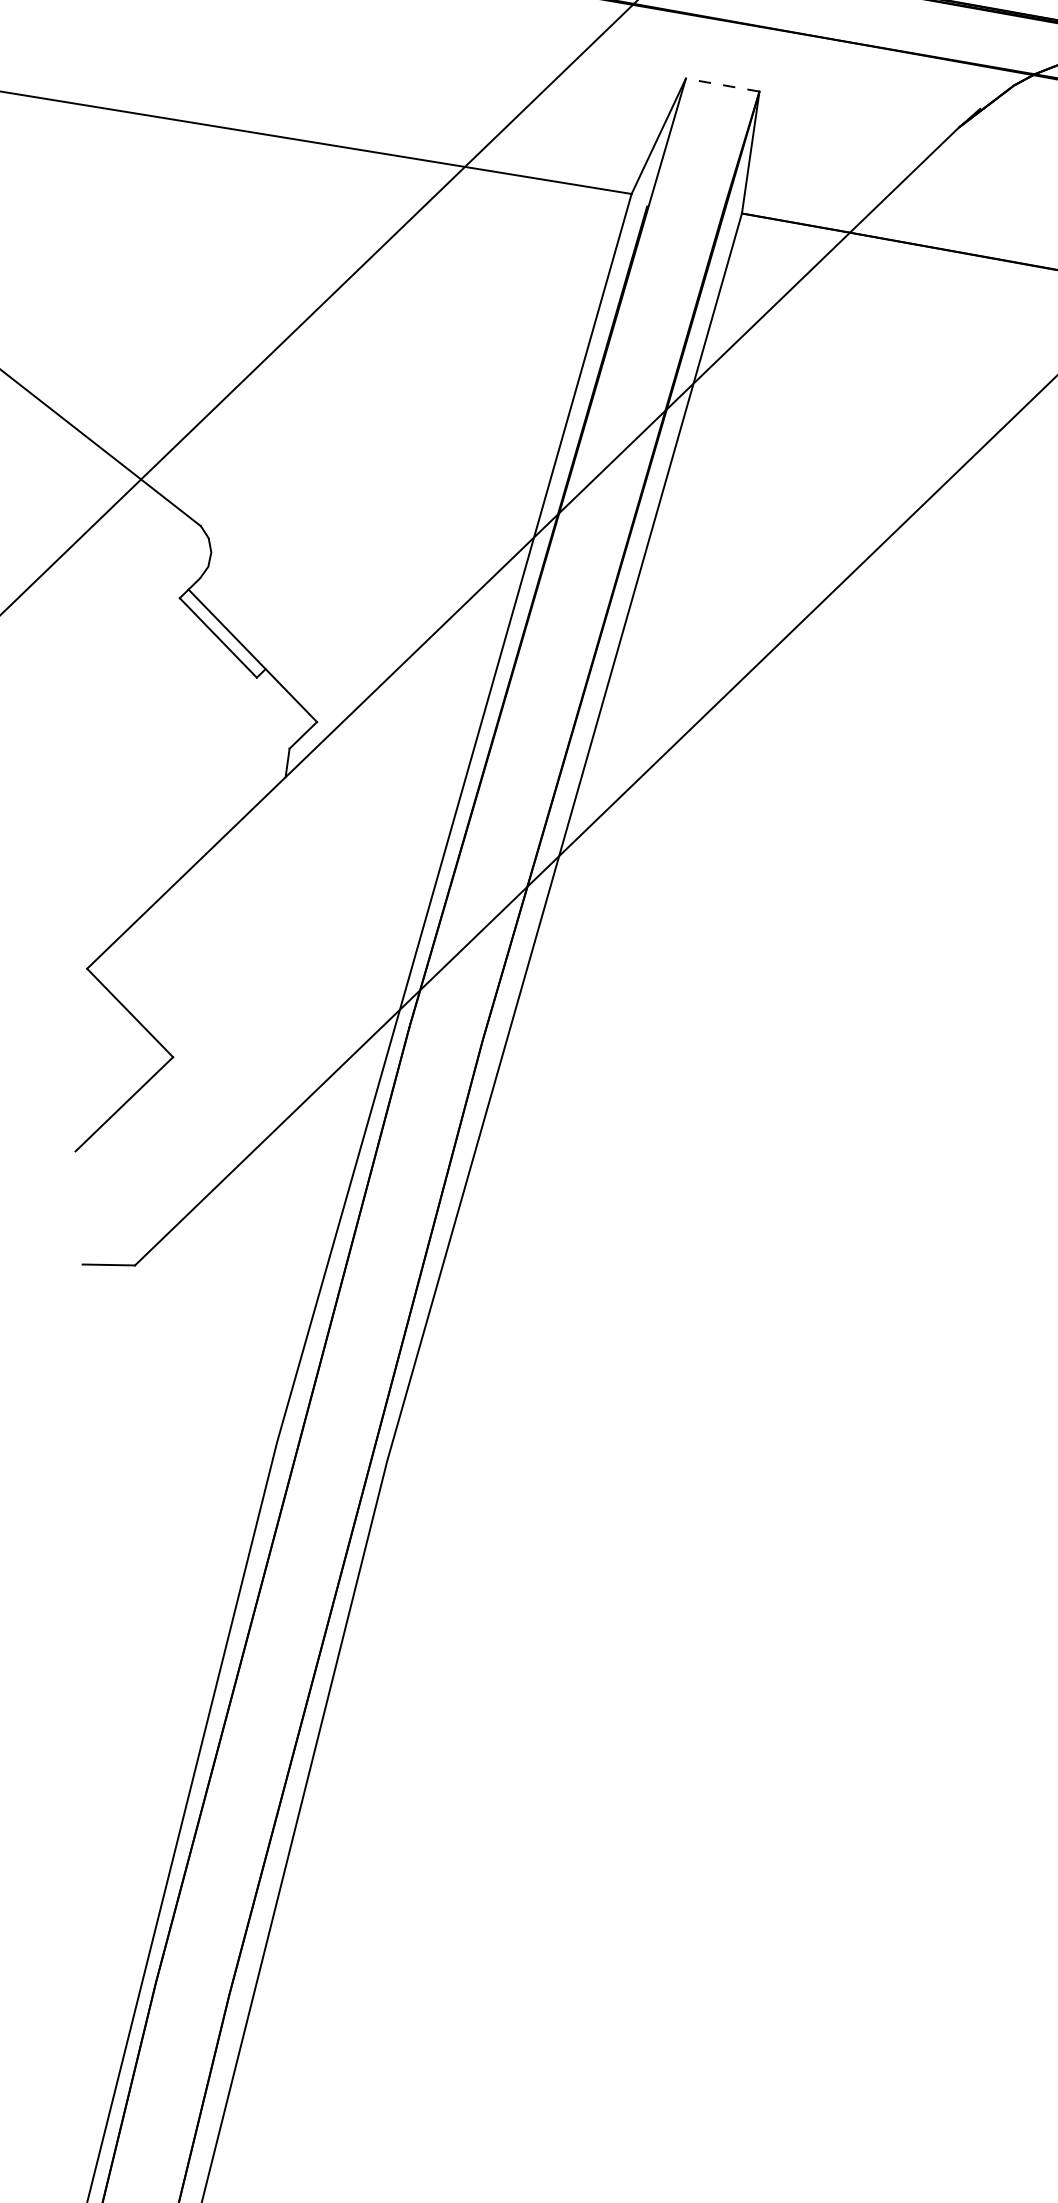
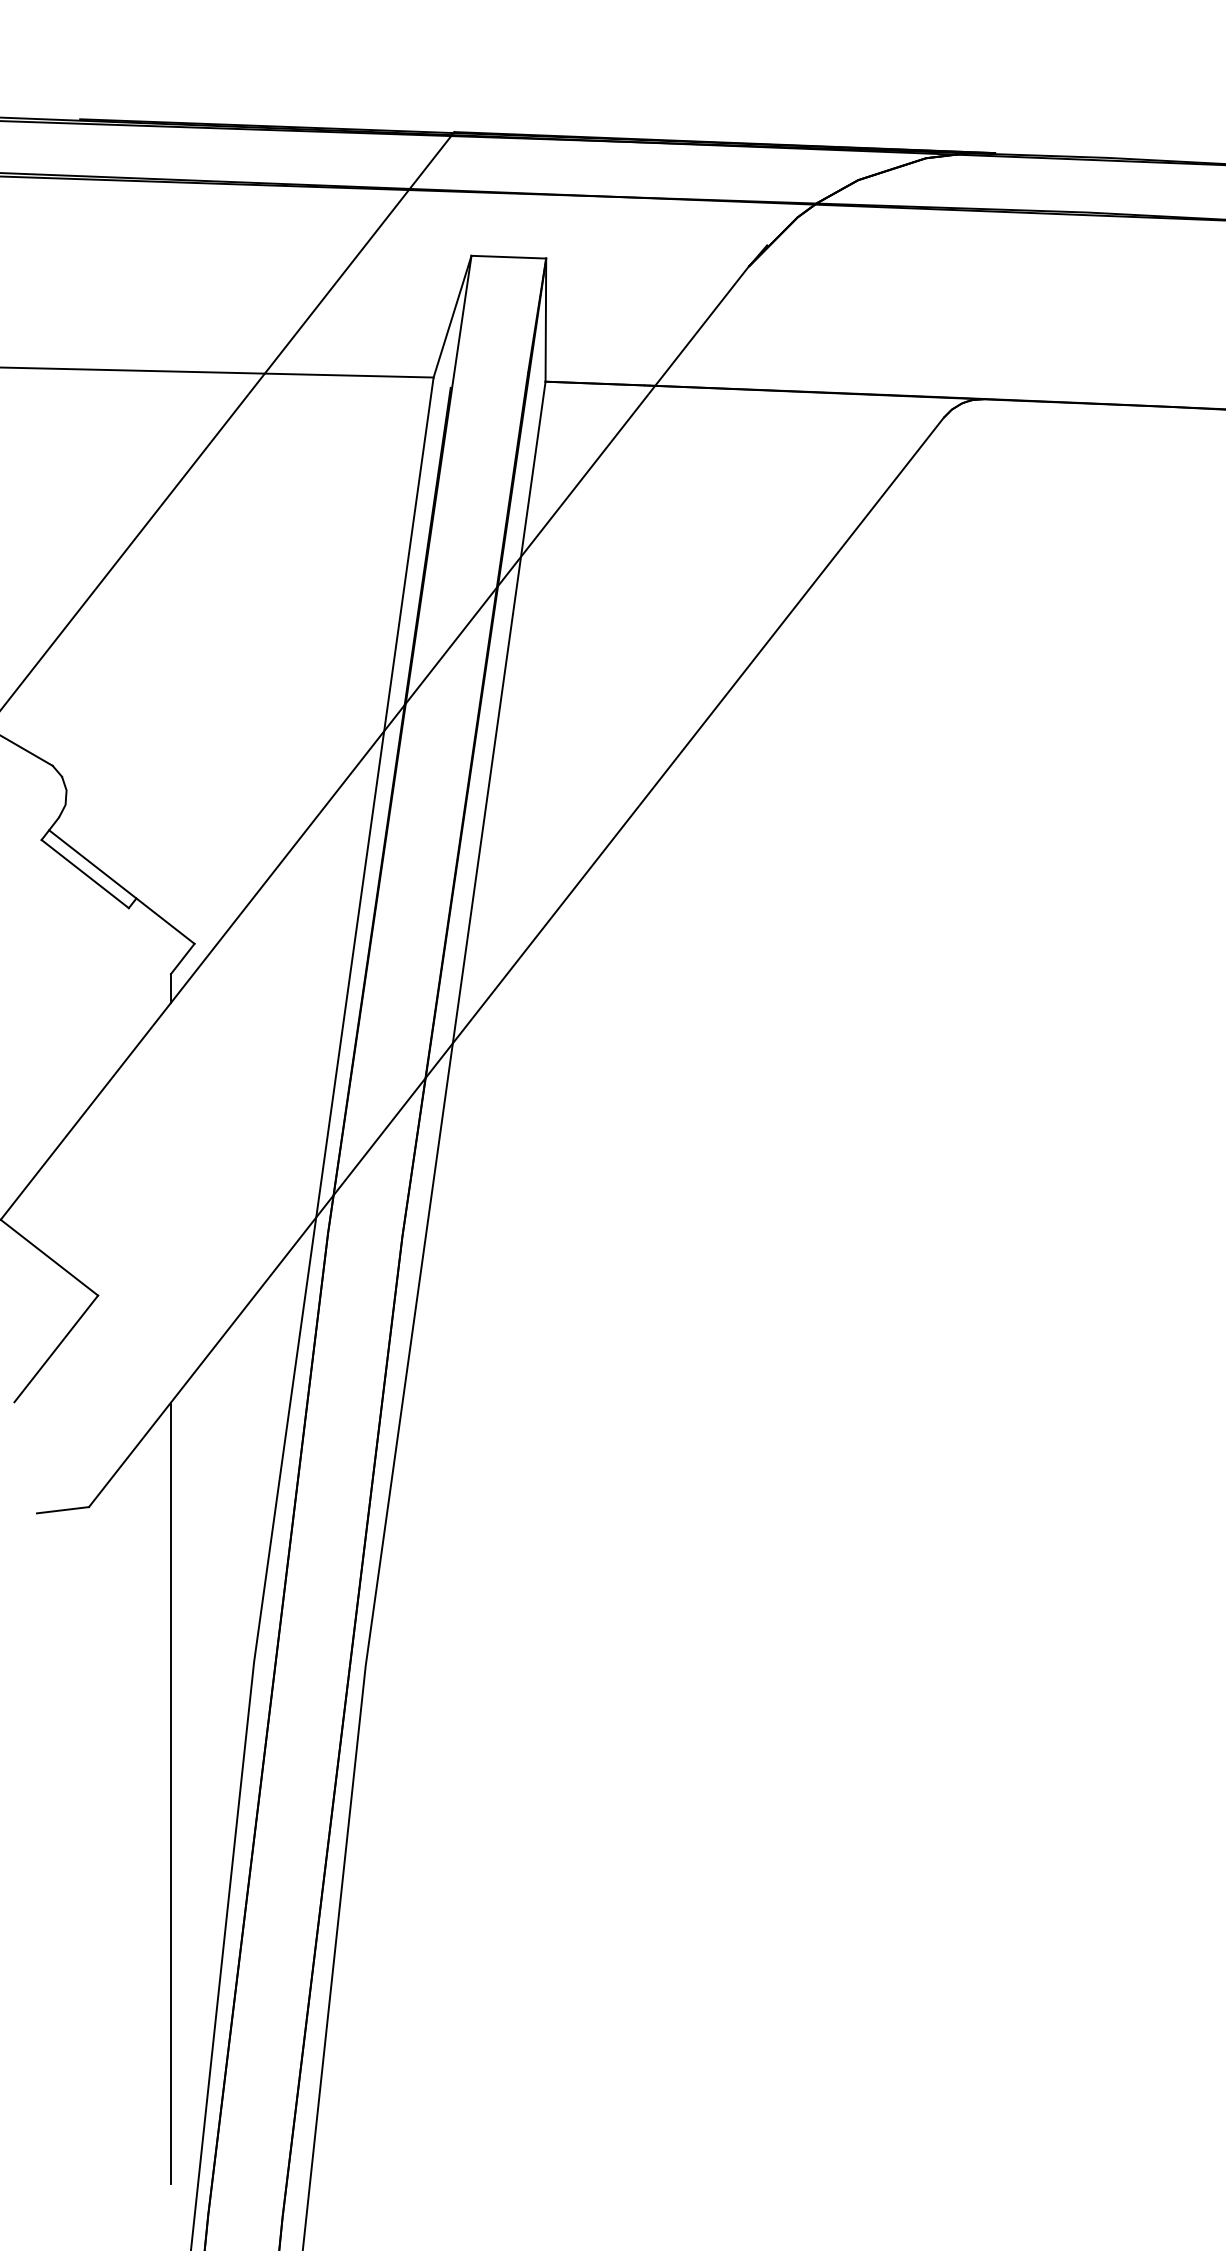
line: (722, 85) -> (508, 257), dashed -> solid
line: (177, 1559) -> (171, 1792), added

